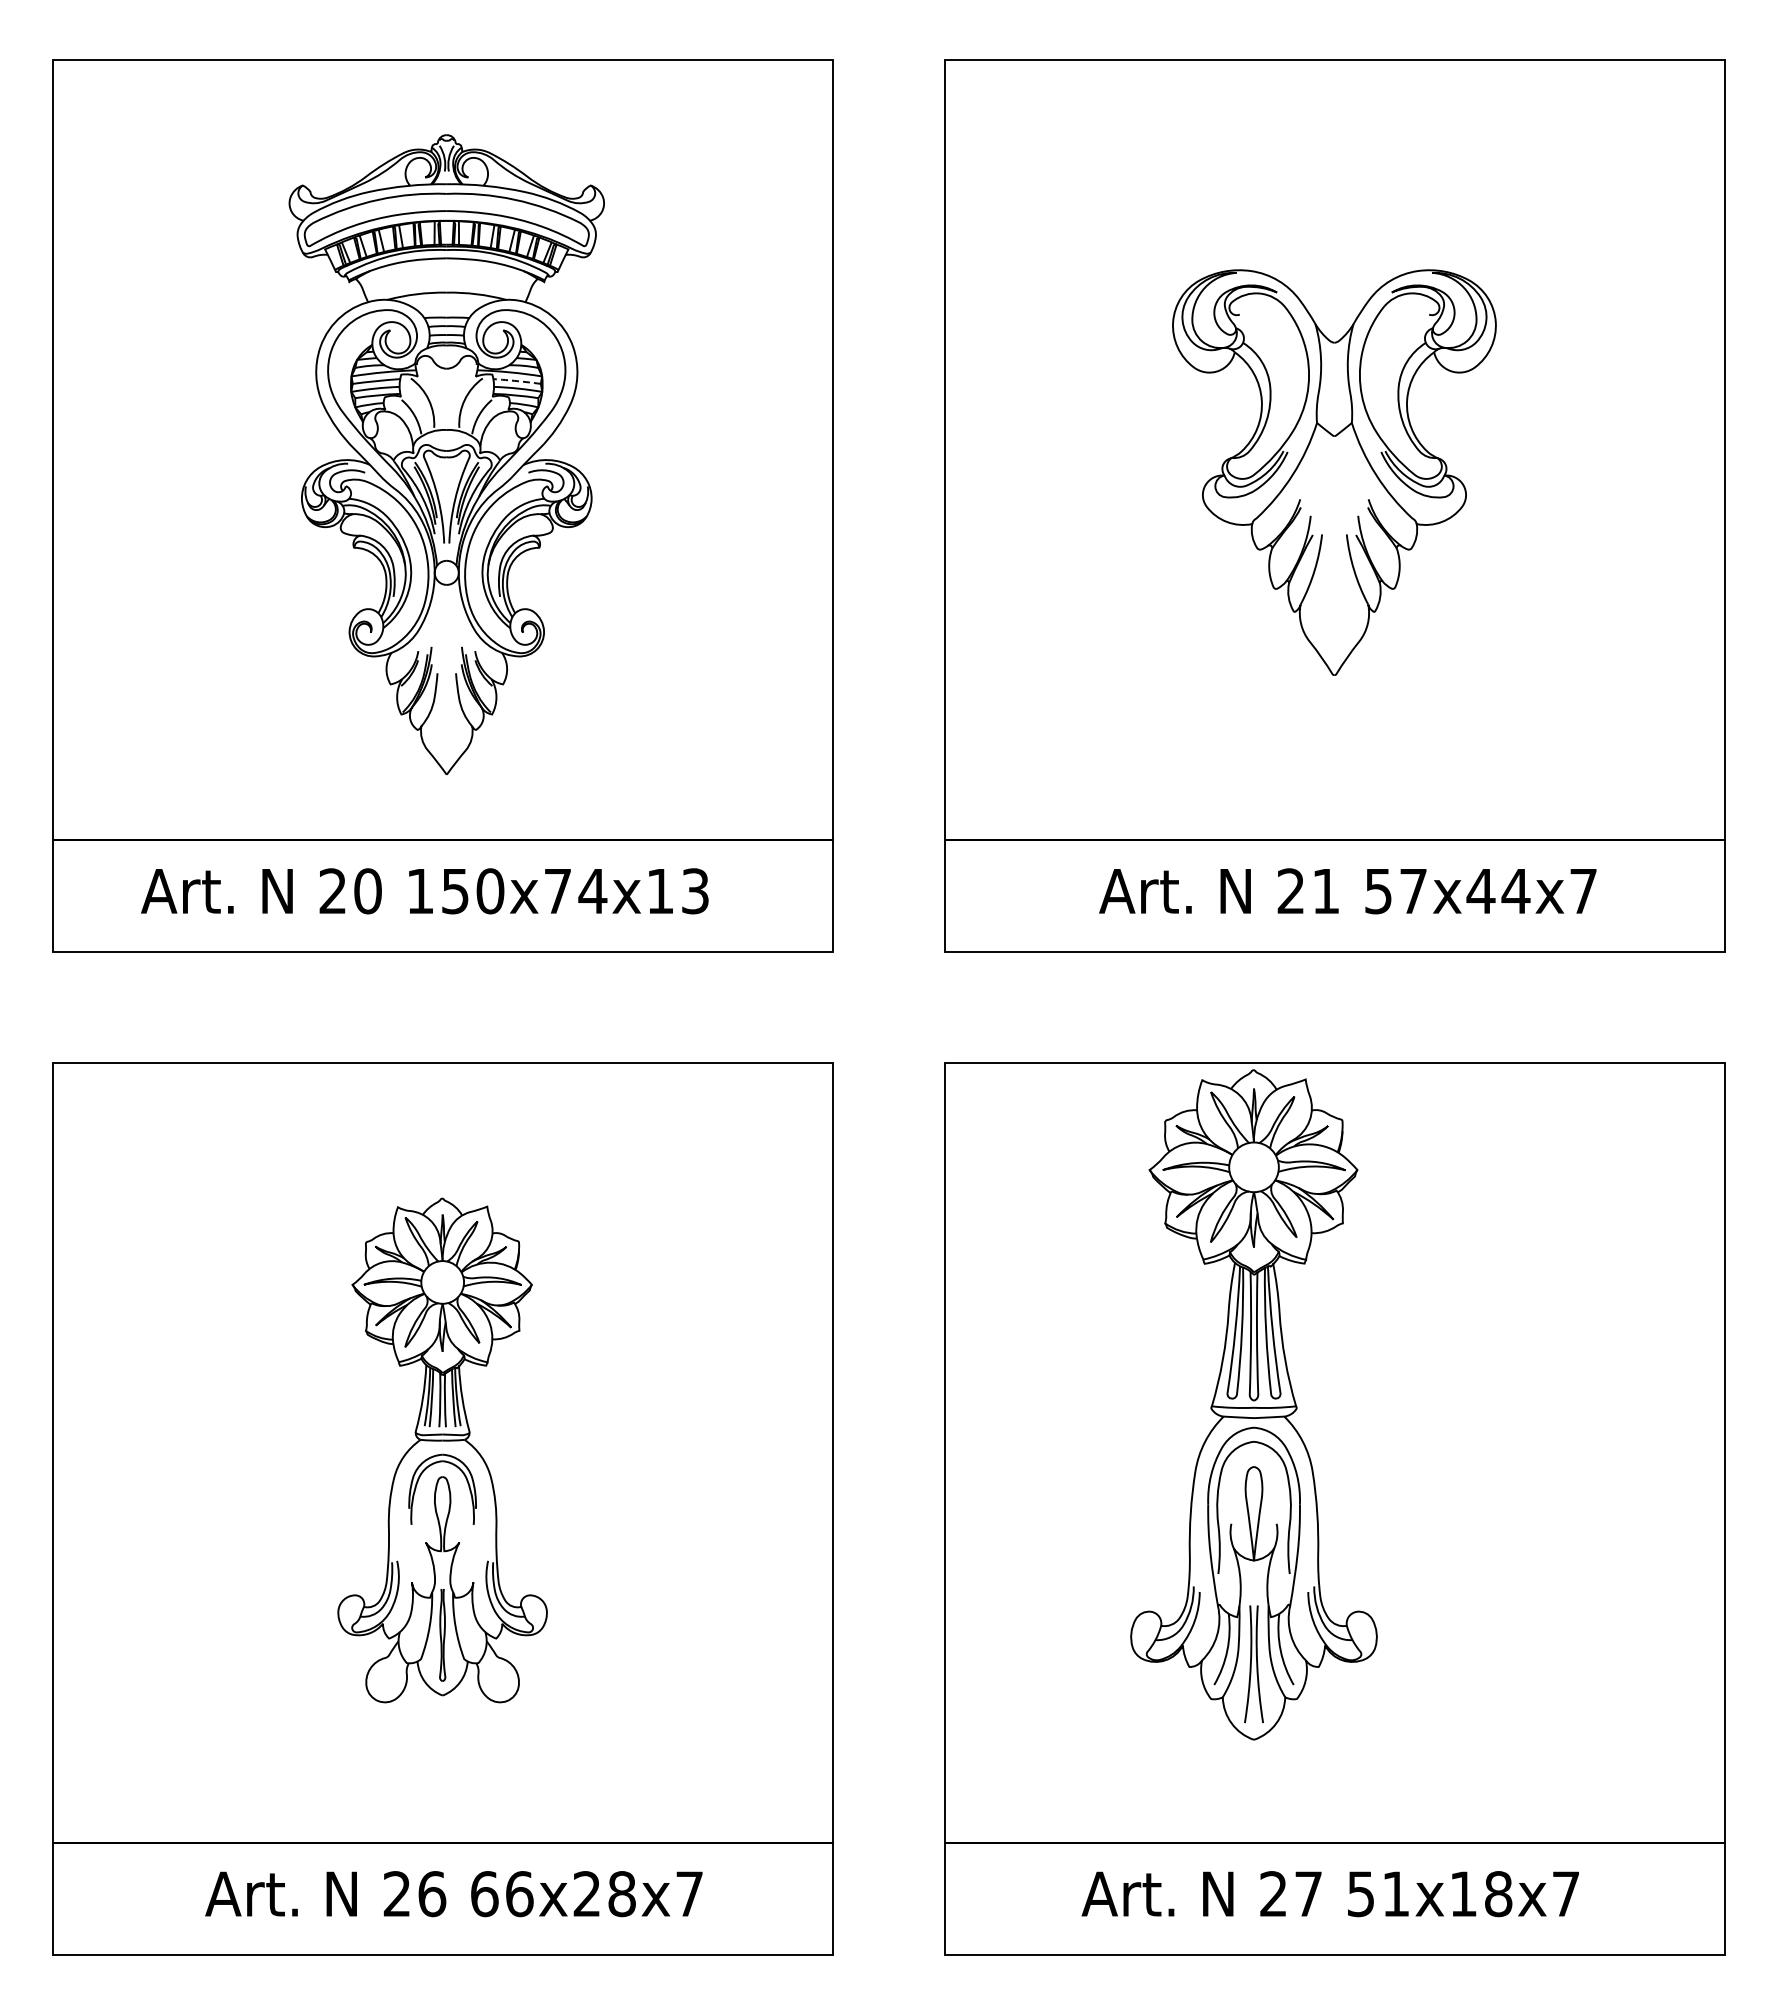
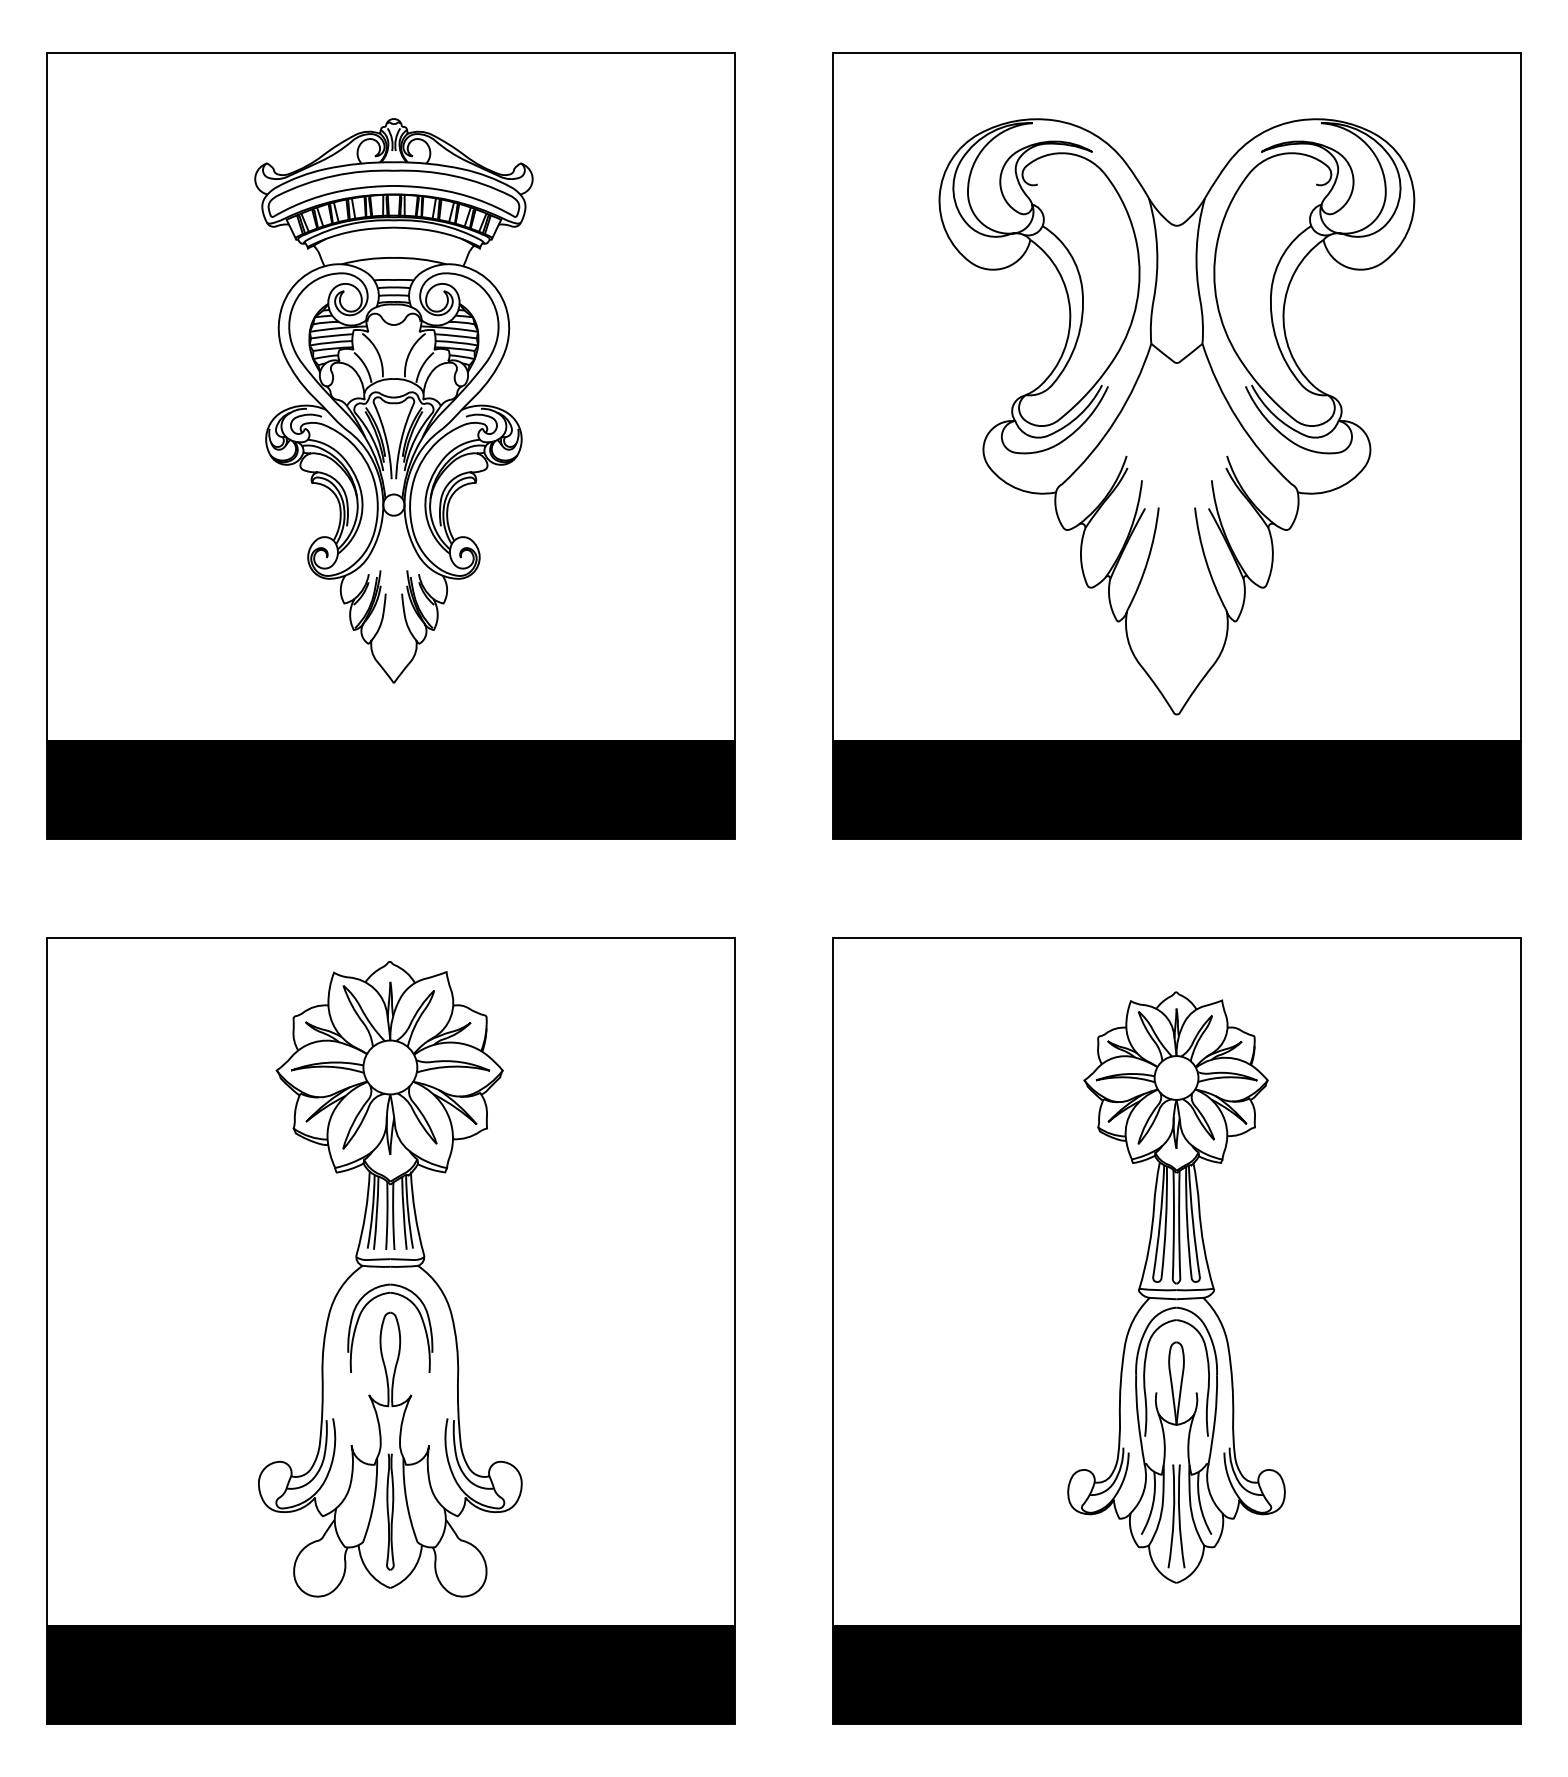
line: (517, 381) -> (456, 336), dashed -> solid
part: (1334, 472) -> (1176, 416), size x1.67
fill: (443, 895) -> (391, 789), added
fill: (1334, 895) -> (1176, 789), added
part: (1253, 1404) -> (1176, 1287), moved
part: (442, 1450) -> (390, 1279), size x1.43
fill: (443, 1898) -> (391, 1674), added
fill: (1334, 1898) -> (1176, 1674), added

